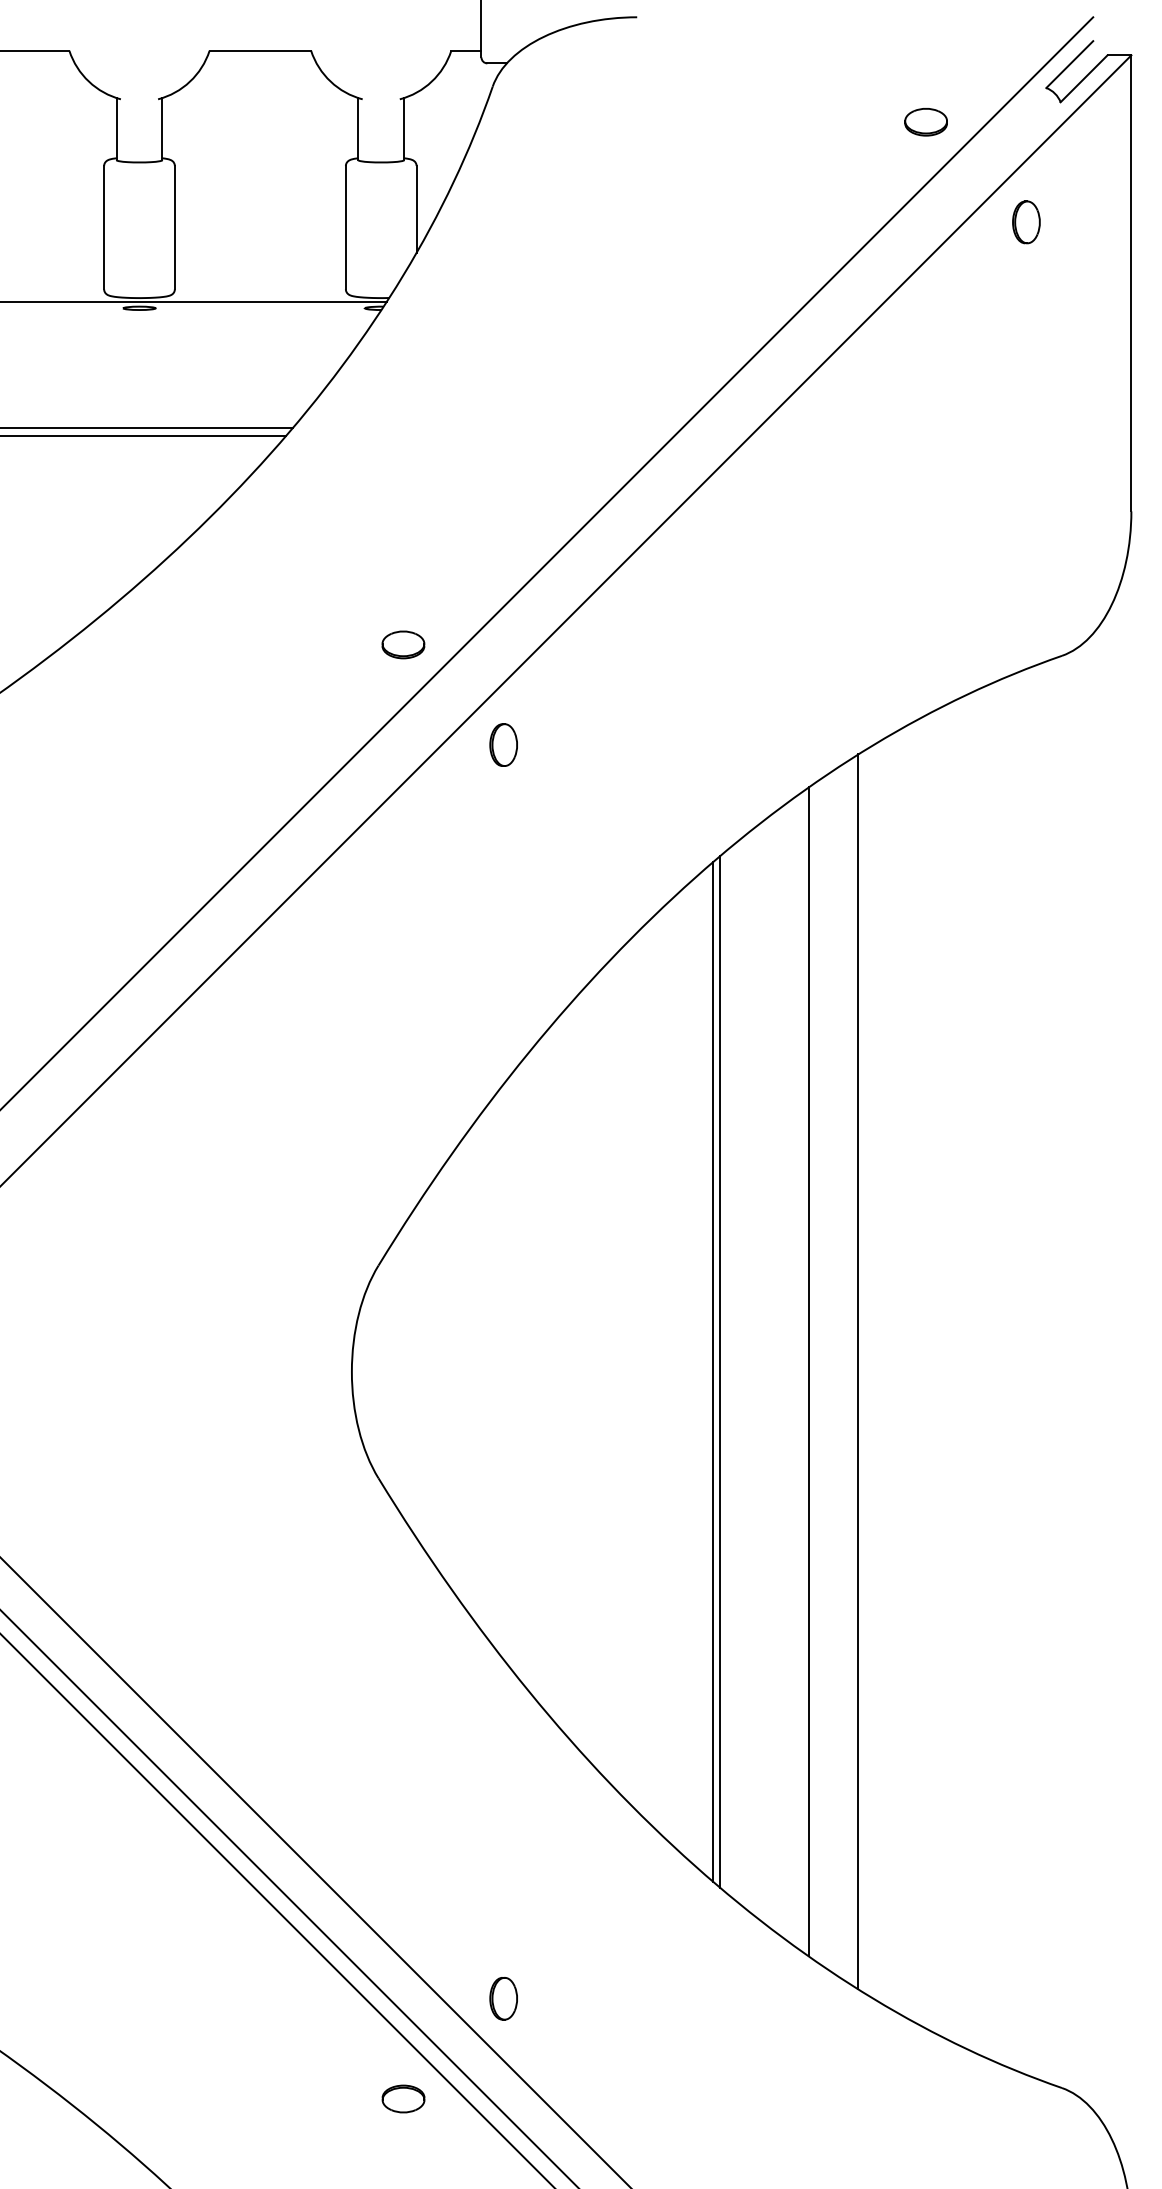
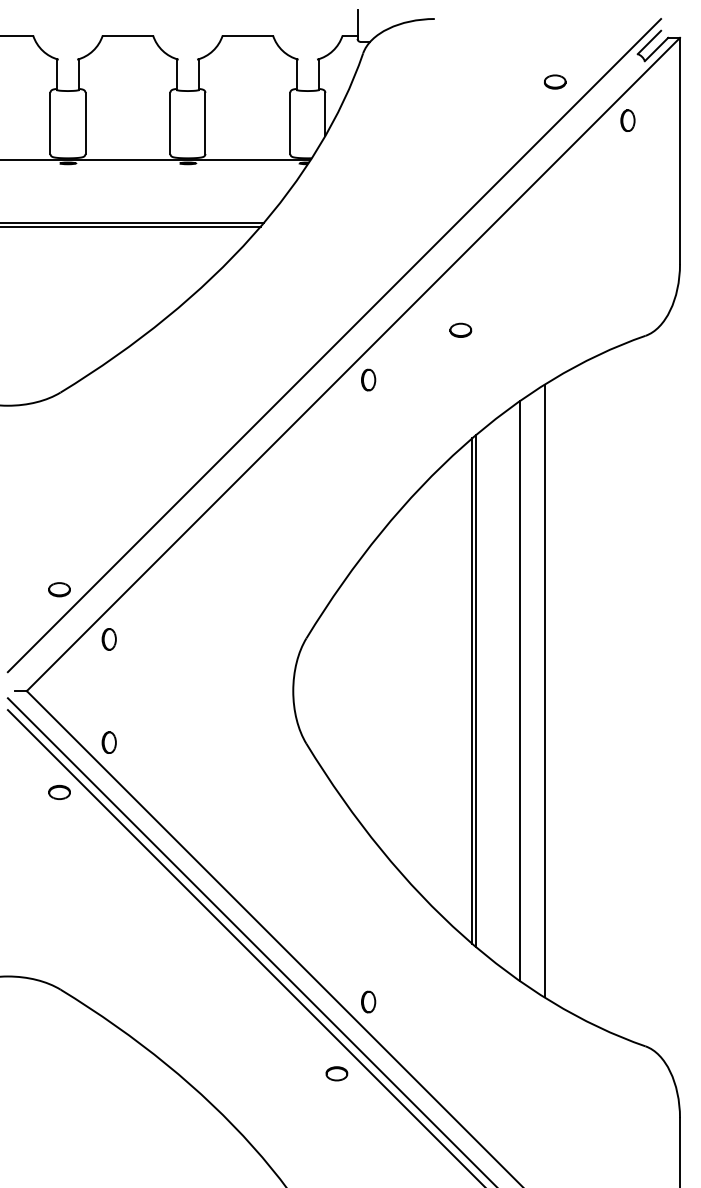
part: (926, 121) -> (555, 81), moved
part: (402, 643) -> (460, 329), moved
part: (402, 2098) -> (336, 1073), moved

